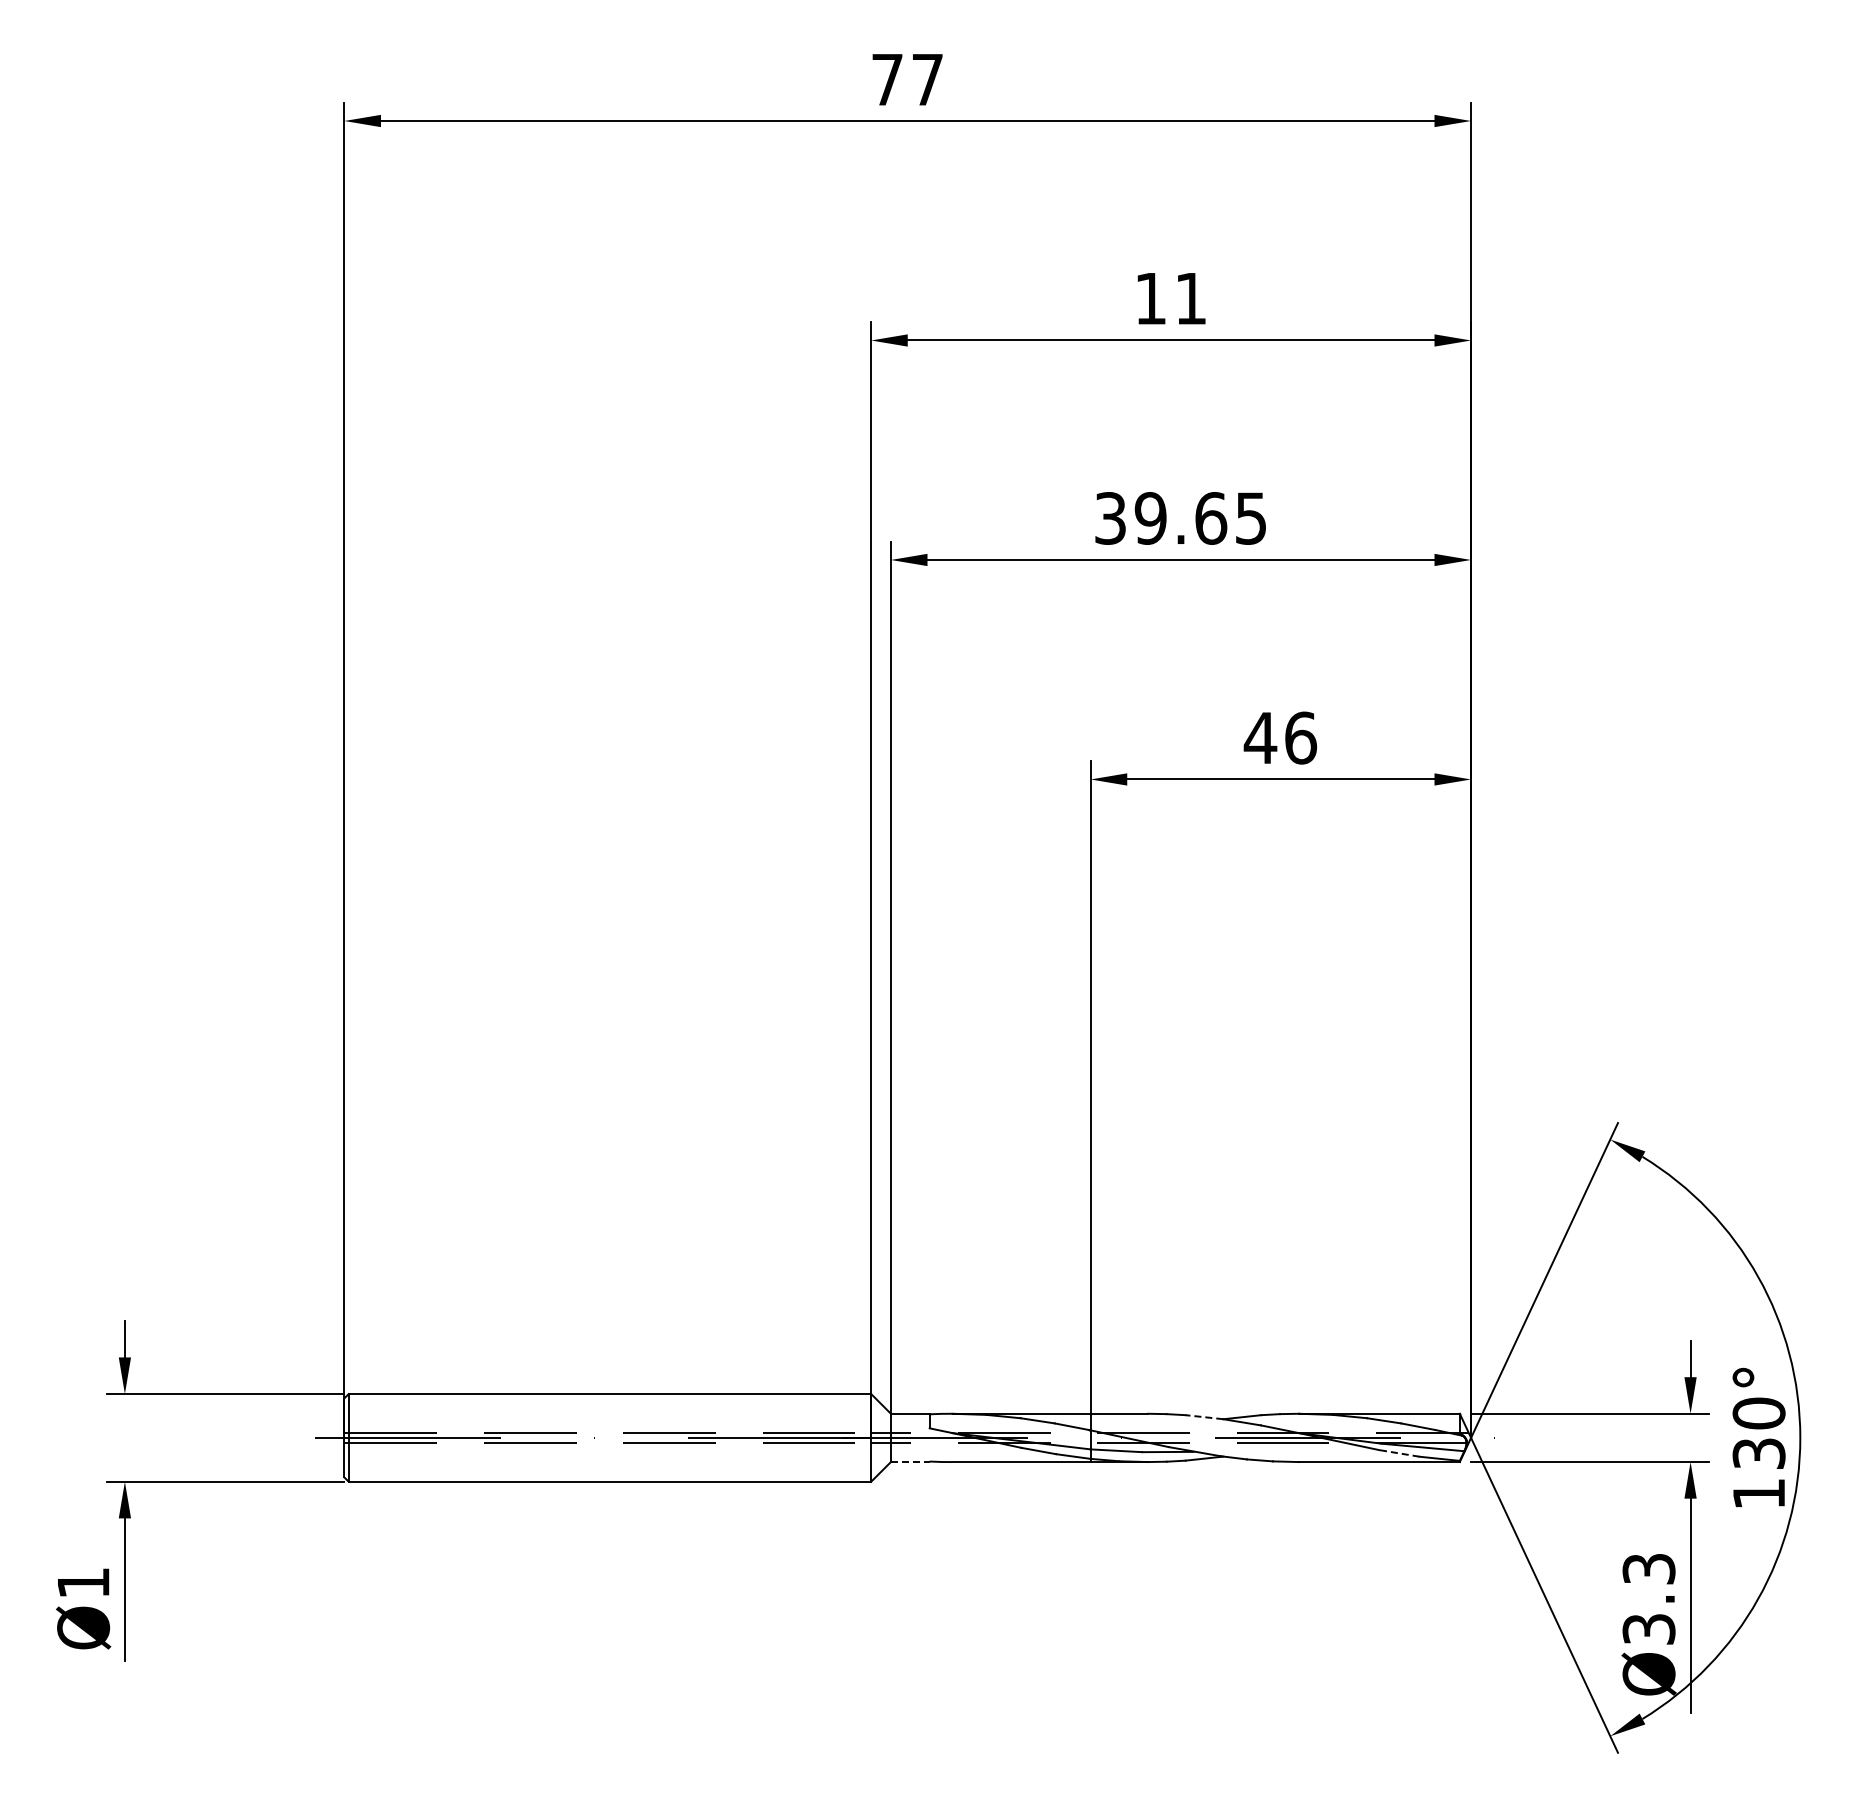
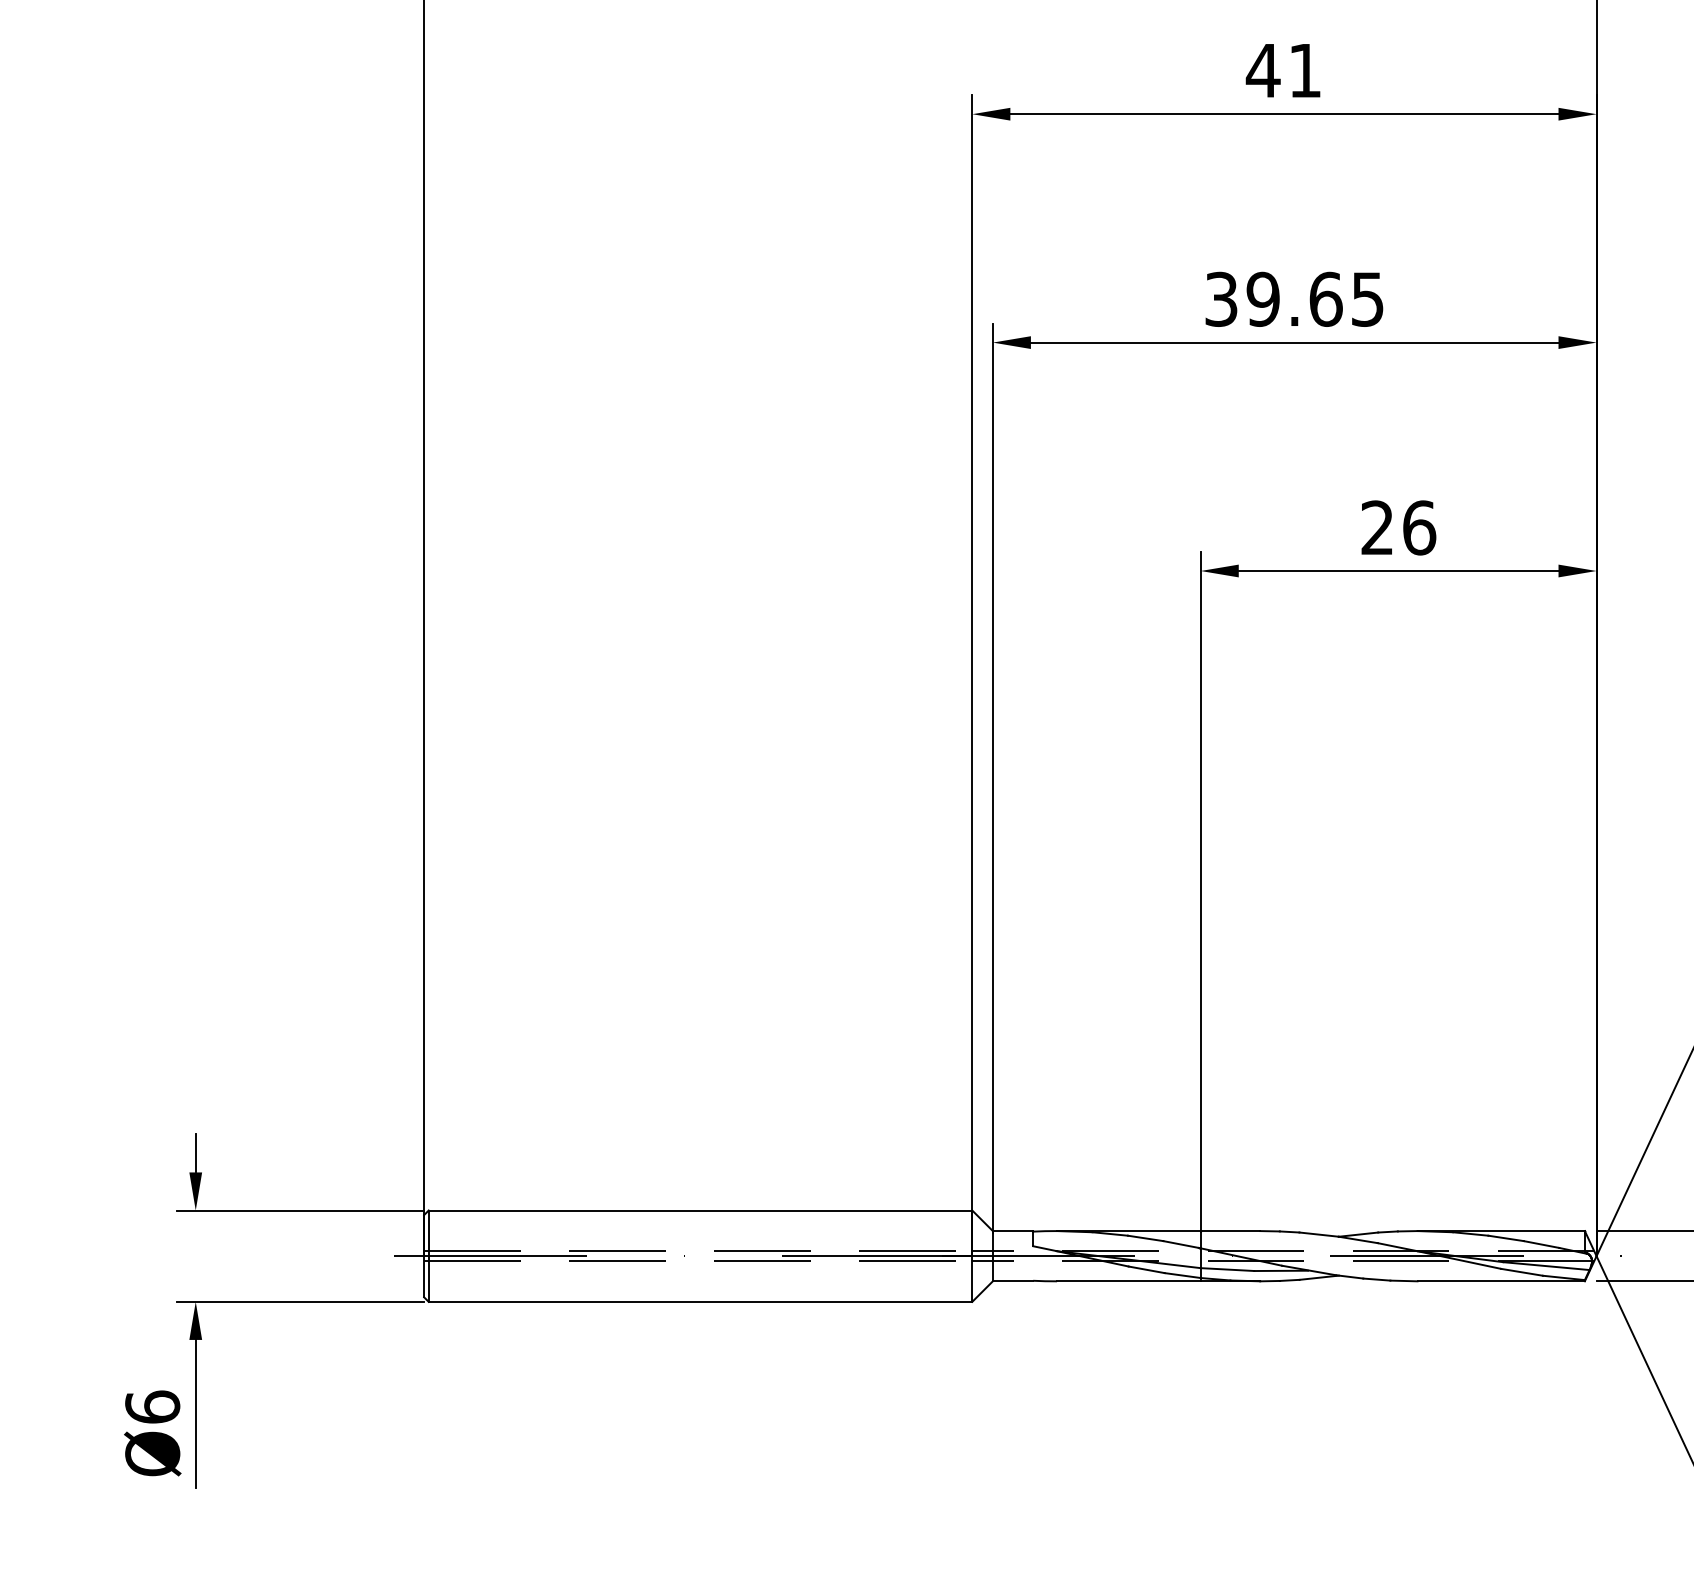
text: (1150, 298) -> (1262, 70), 11 -> 41
text: (1260, 737) -> (1377, 527), 46 -> 26
line: (1204, 1417) -> (1319, 1234), dashed -> solid
line: (1398, 1453) -> (1521, 1272), dashed -> solid
line: (910, 1462) -> (1013, 1281), dashed -> solid
text: (83, 1582) -> (152, 1406), Ø1 -> Ø6

